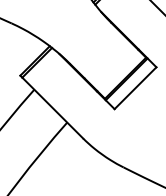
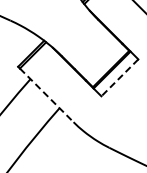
line: (135, 88) -> (119, 78), solid -> dashed
line: (52, 108) -> (46, 95), solid -> dashed

